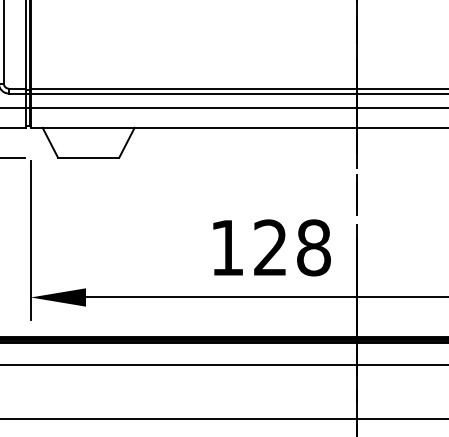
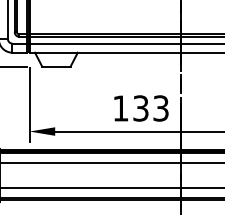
text: (291, 247) -> (150, 108), 128 -> 133

